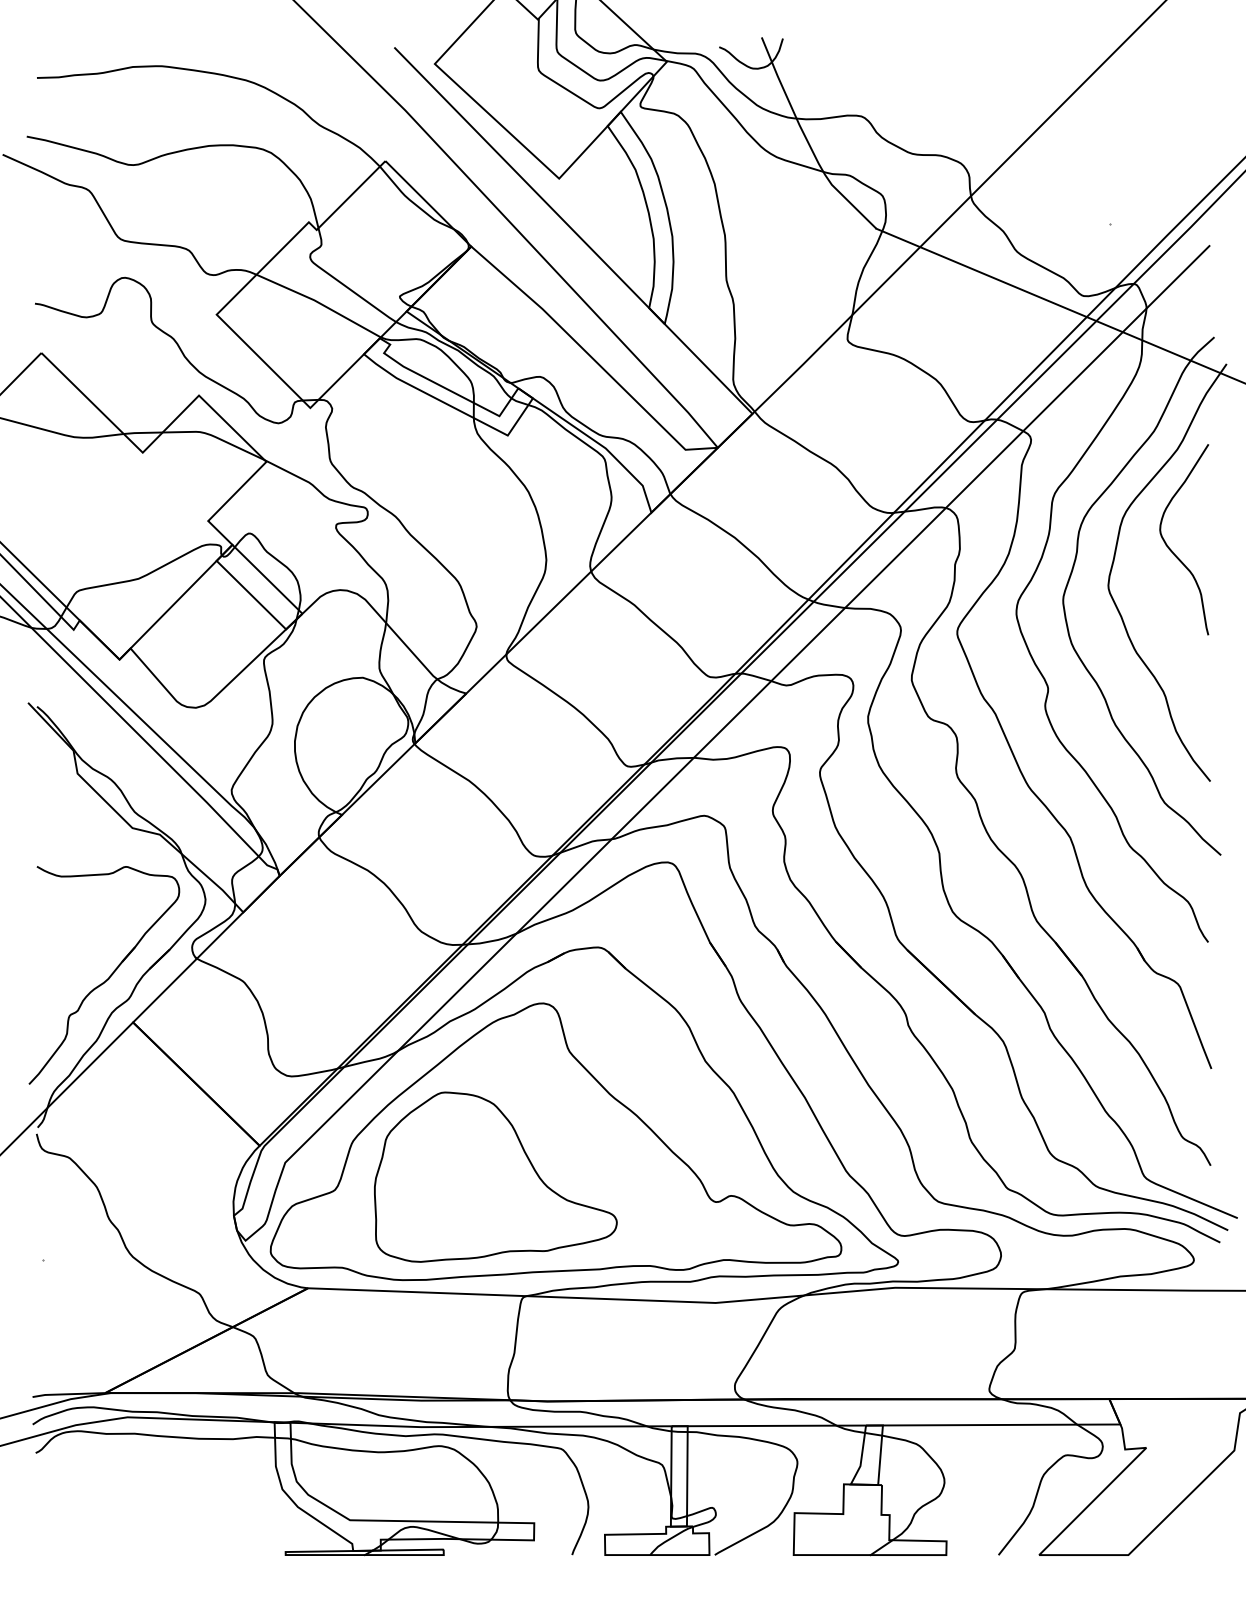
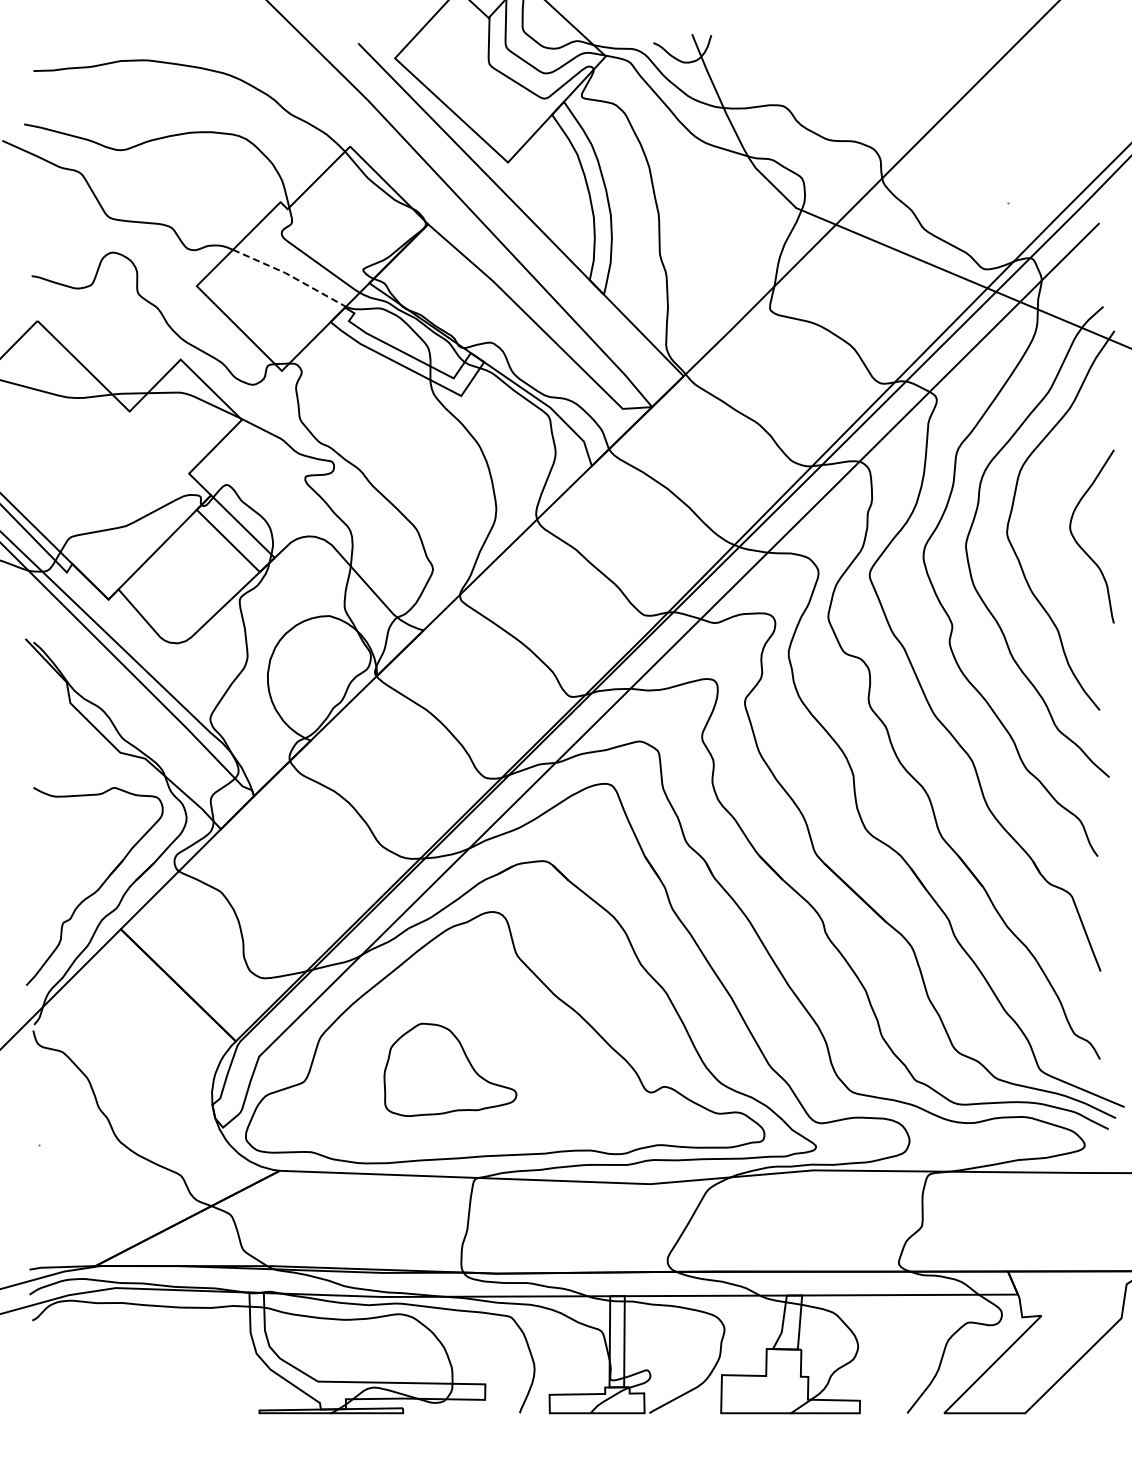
line: (319, 302) -> (290, 275), solid -> dashed
curve: (1172, 550) -> (1081, 546), moved
part: (495, 1176) -> (450, 1069), size x0.6

